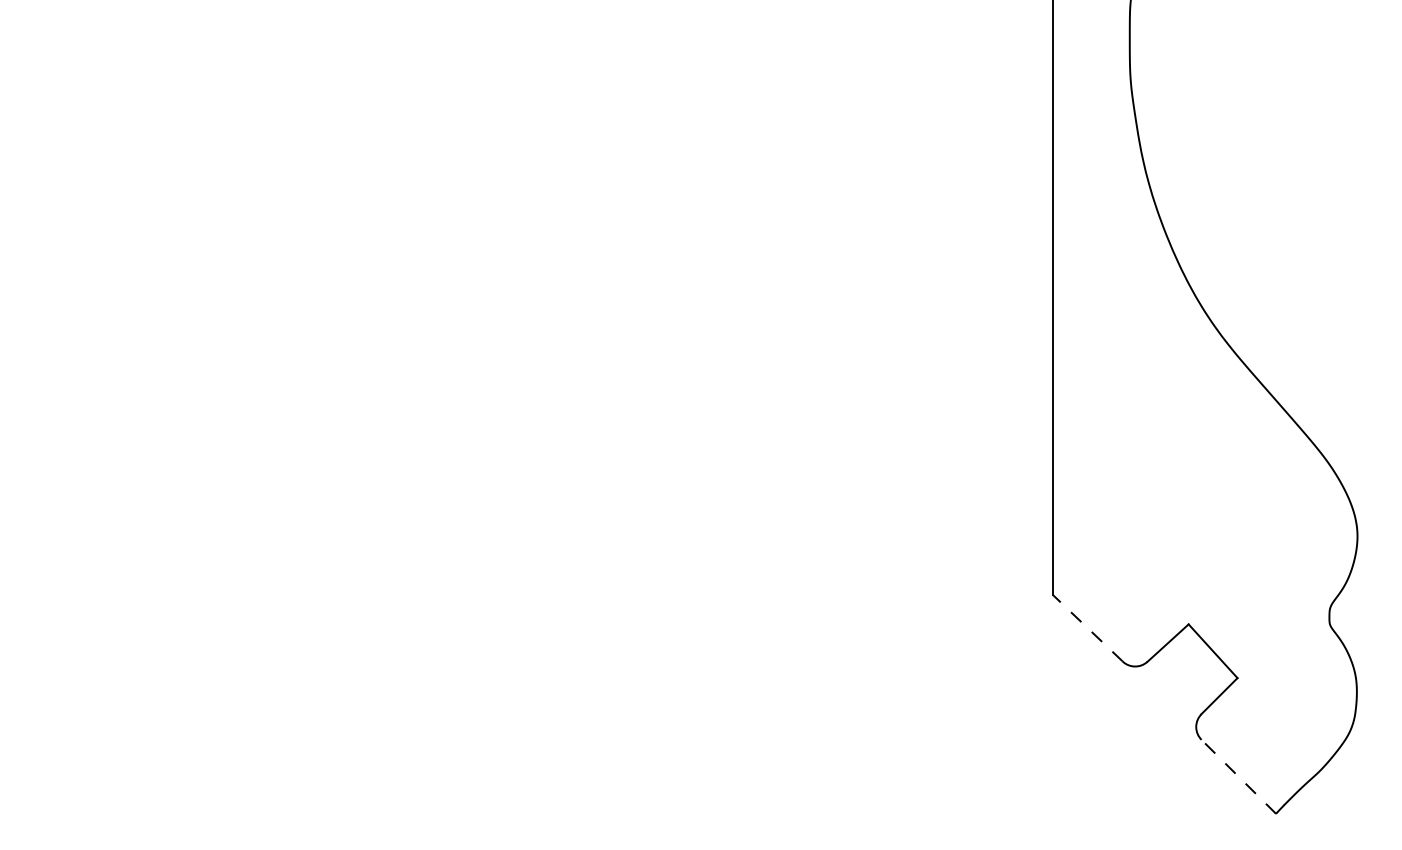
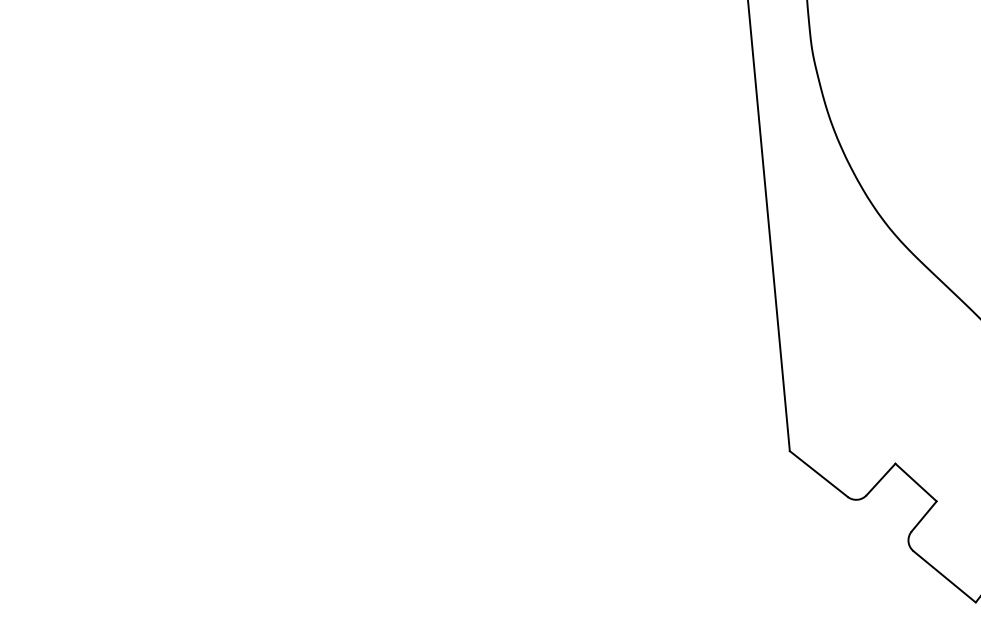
line: (1088, 628) -> (819, 473), dashed -> solid
line: (1238, 776) -> (944, 576), dashed -> solid

